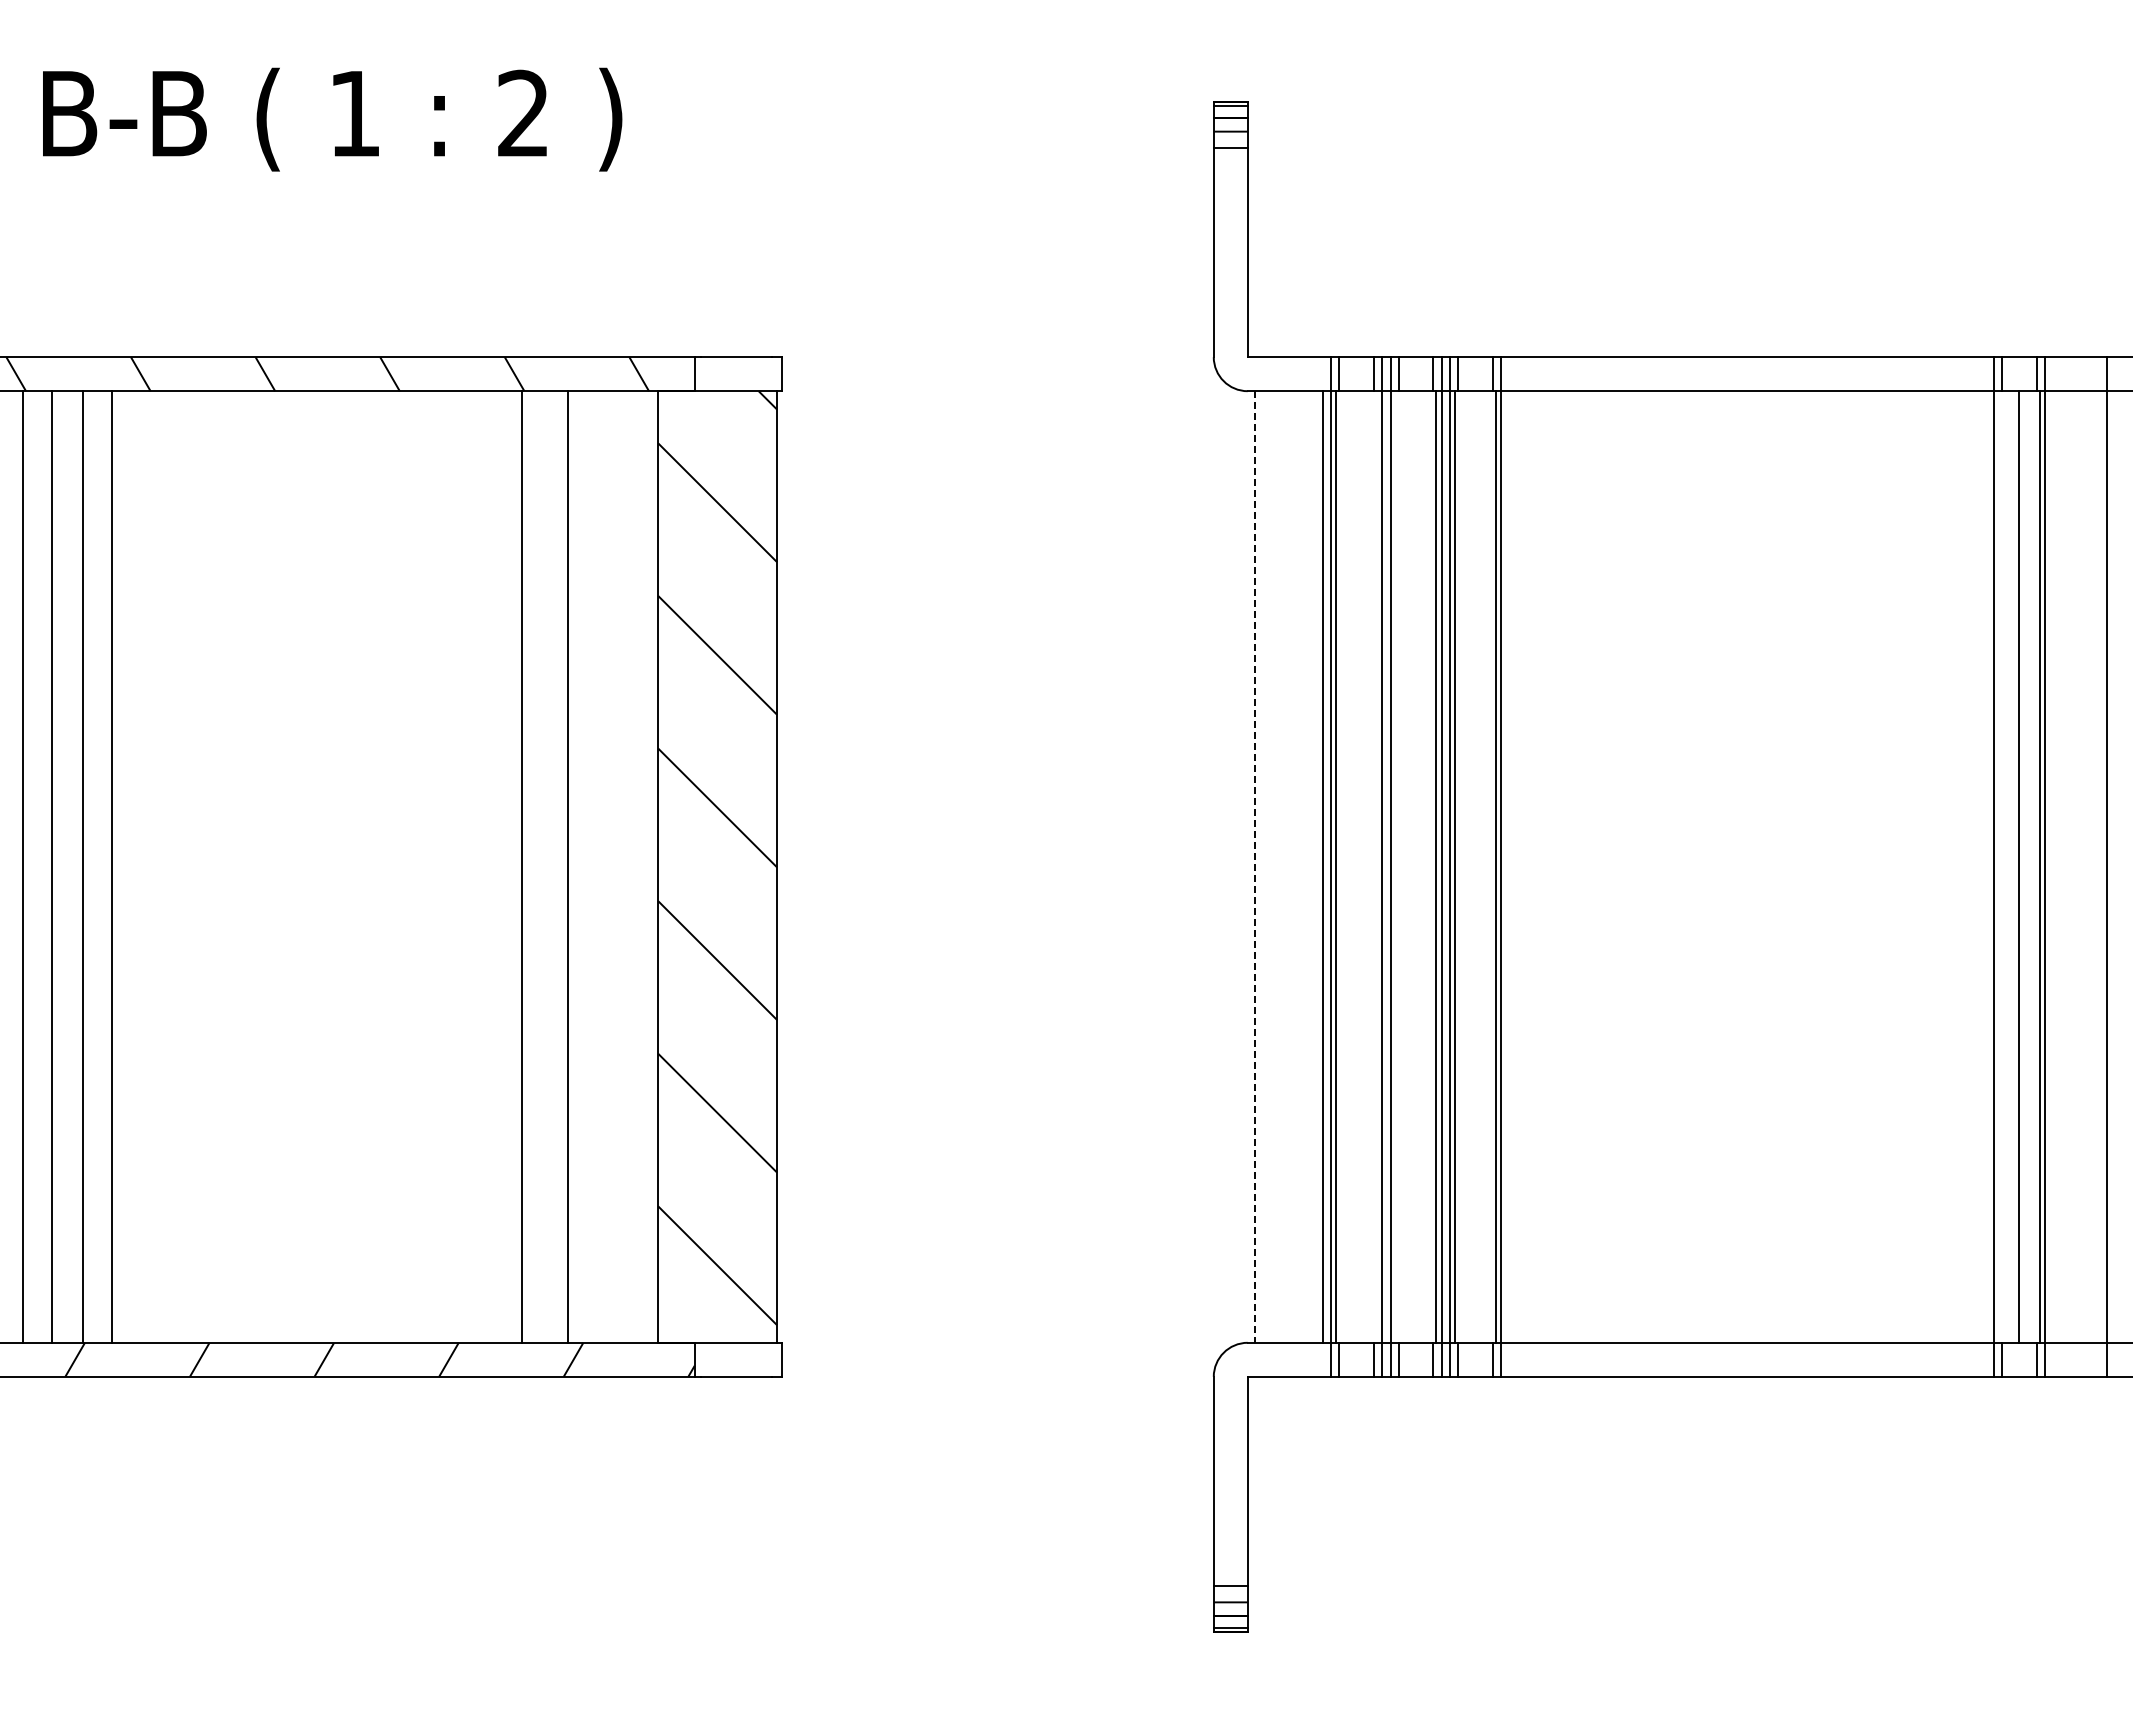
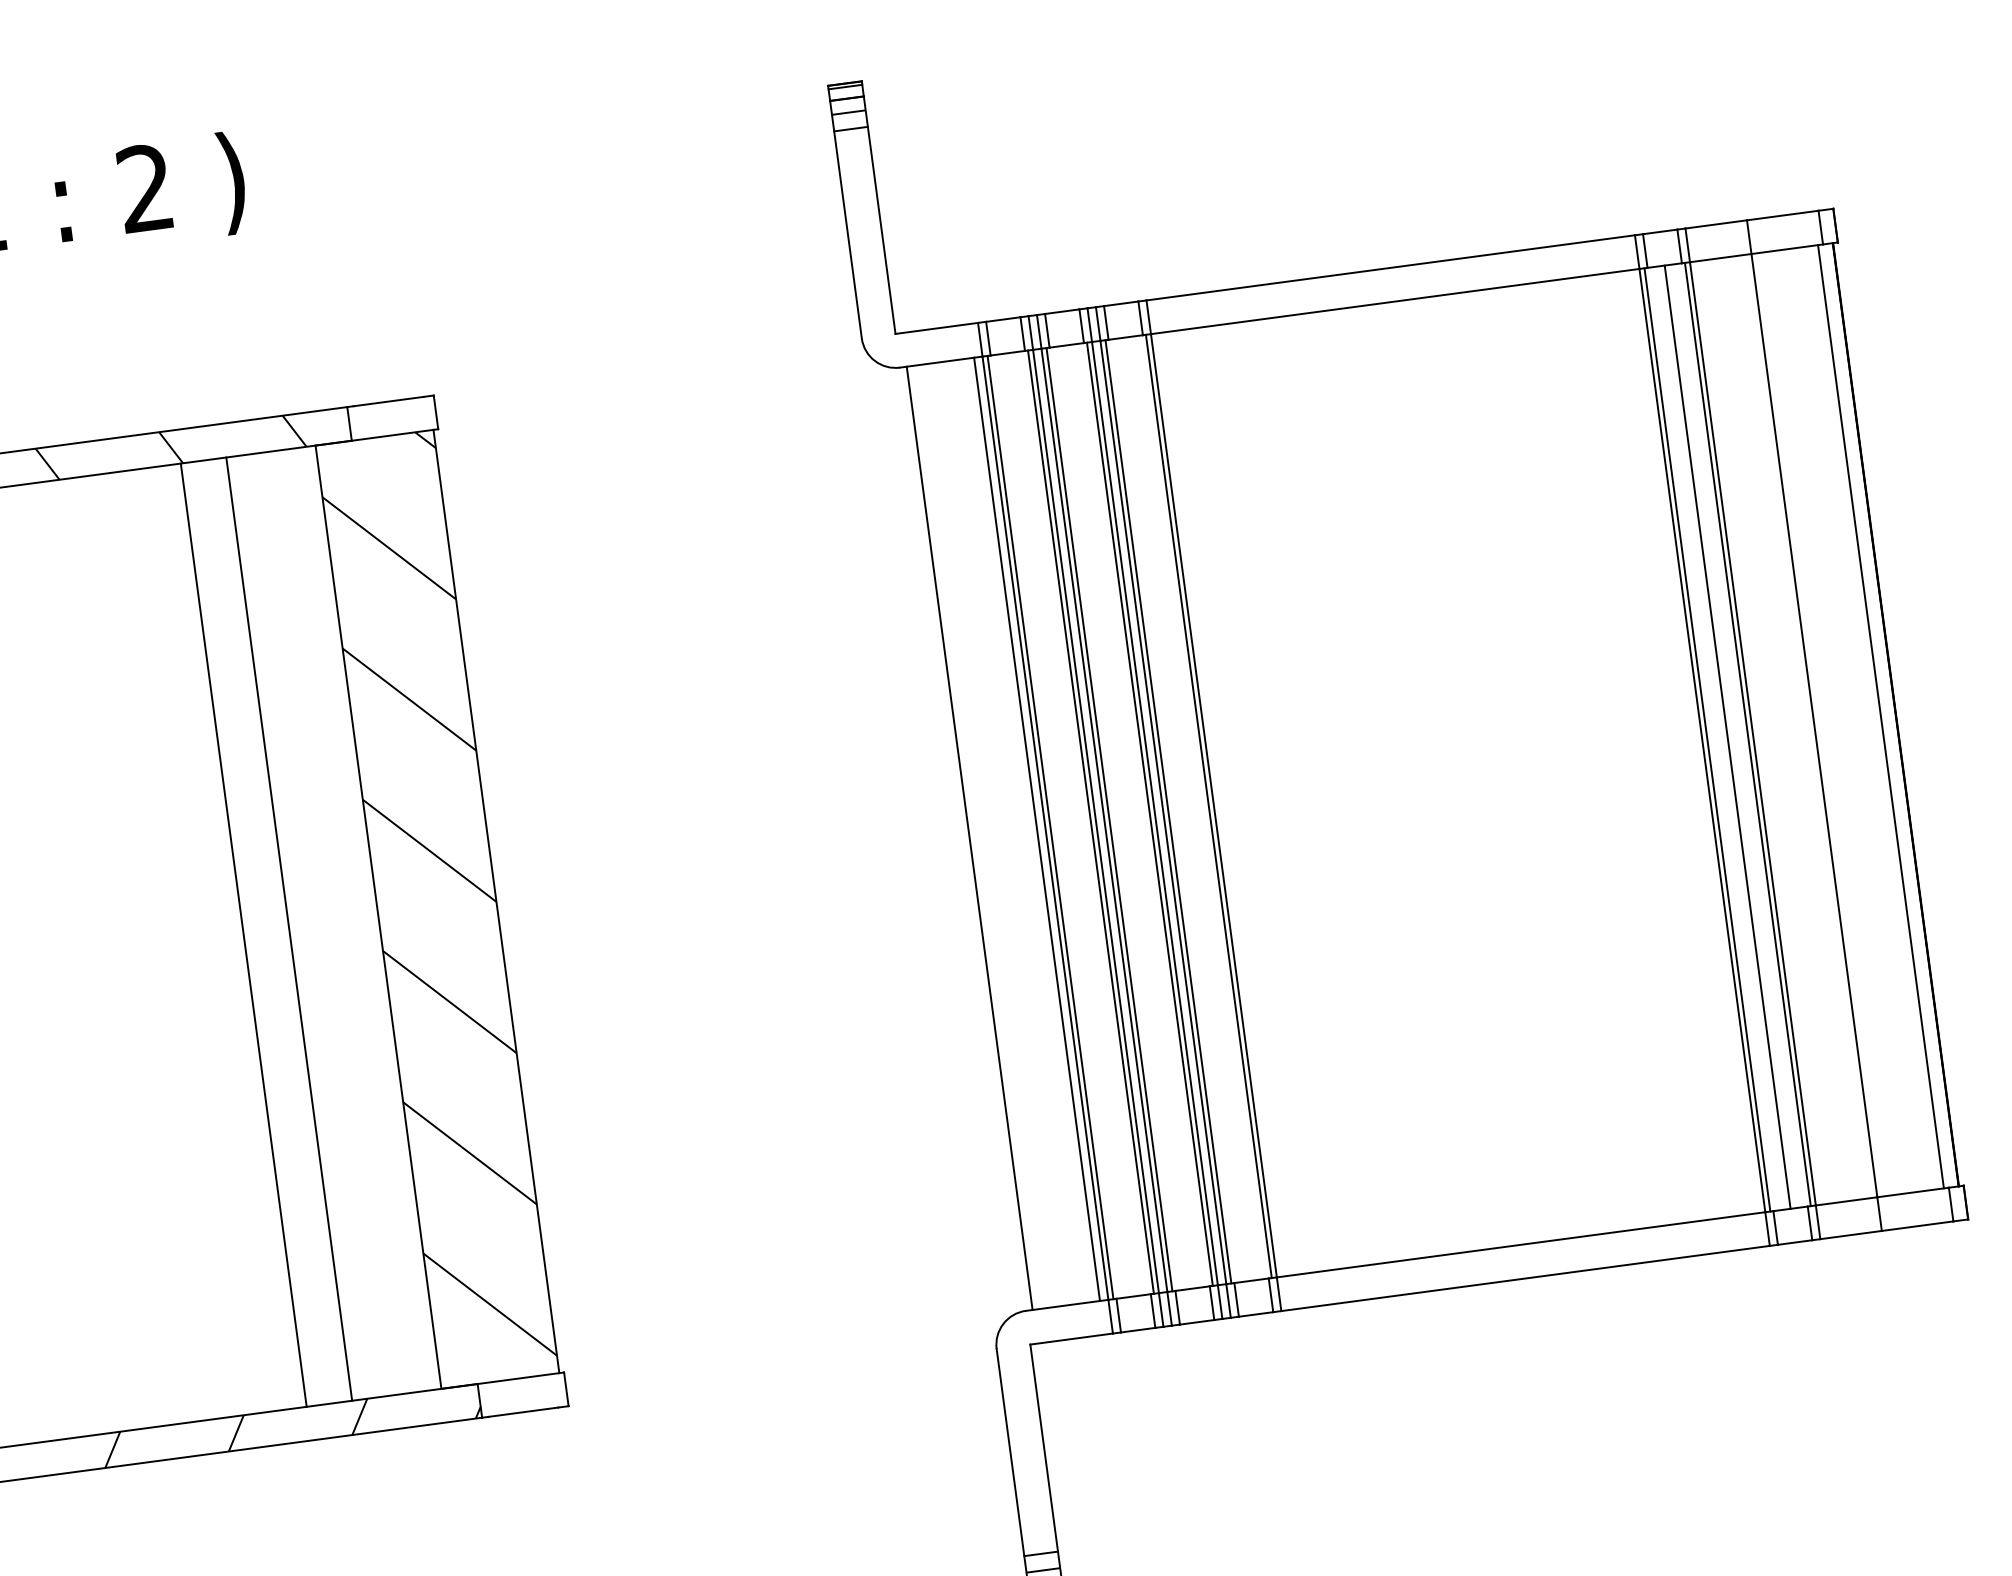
line: (1376, 866) -> (1090, 821), added
line: (1395, 866) -> (1109, 819), added
line: (1998, 866) -> (1707, 739), added
line: (1254, 867) -> (969, 838), dashed -> solid

